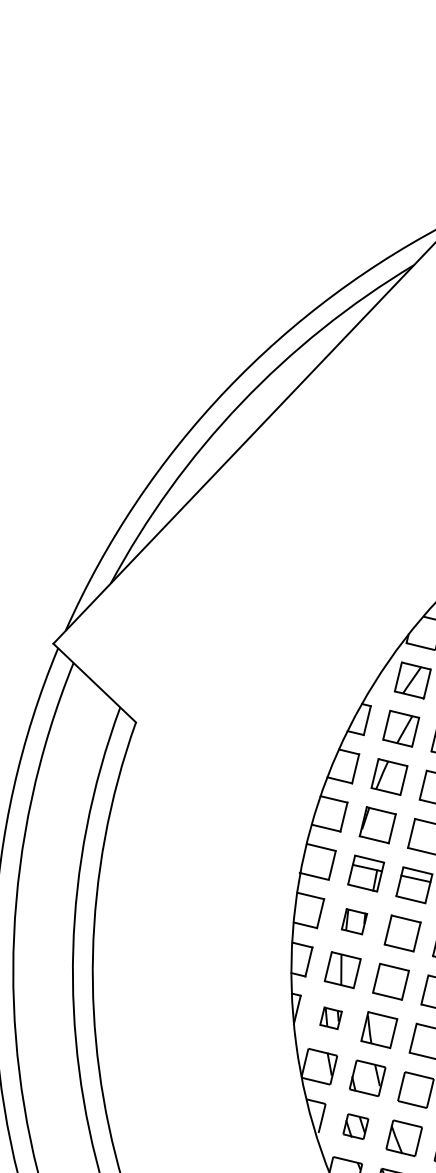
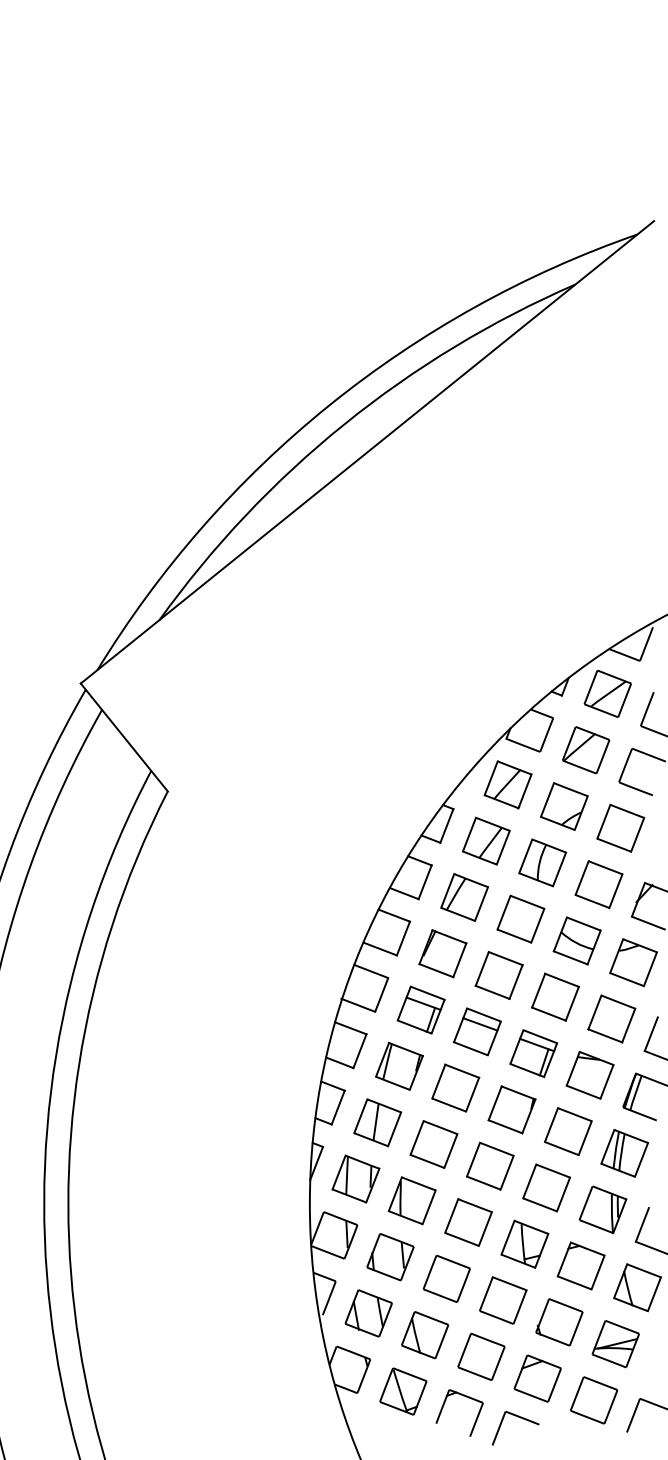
part: (354, 921) -> (399, 1065), size x1.43
part: (330, 1017) -> (355, 1178), size x1.67
part: (355, 1126) -> (368, 1313), size x1.43

